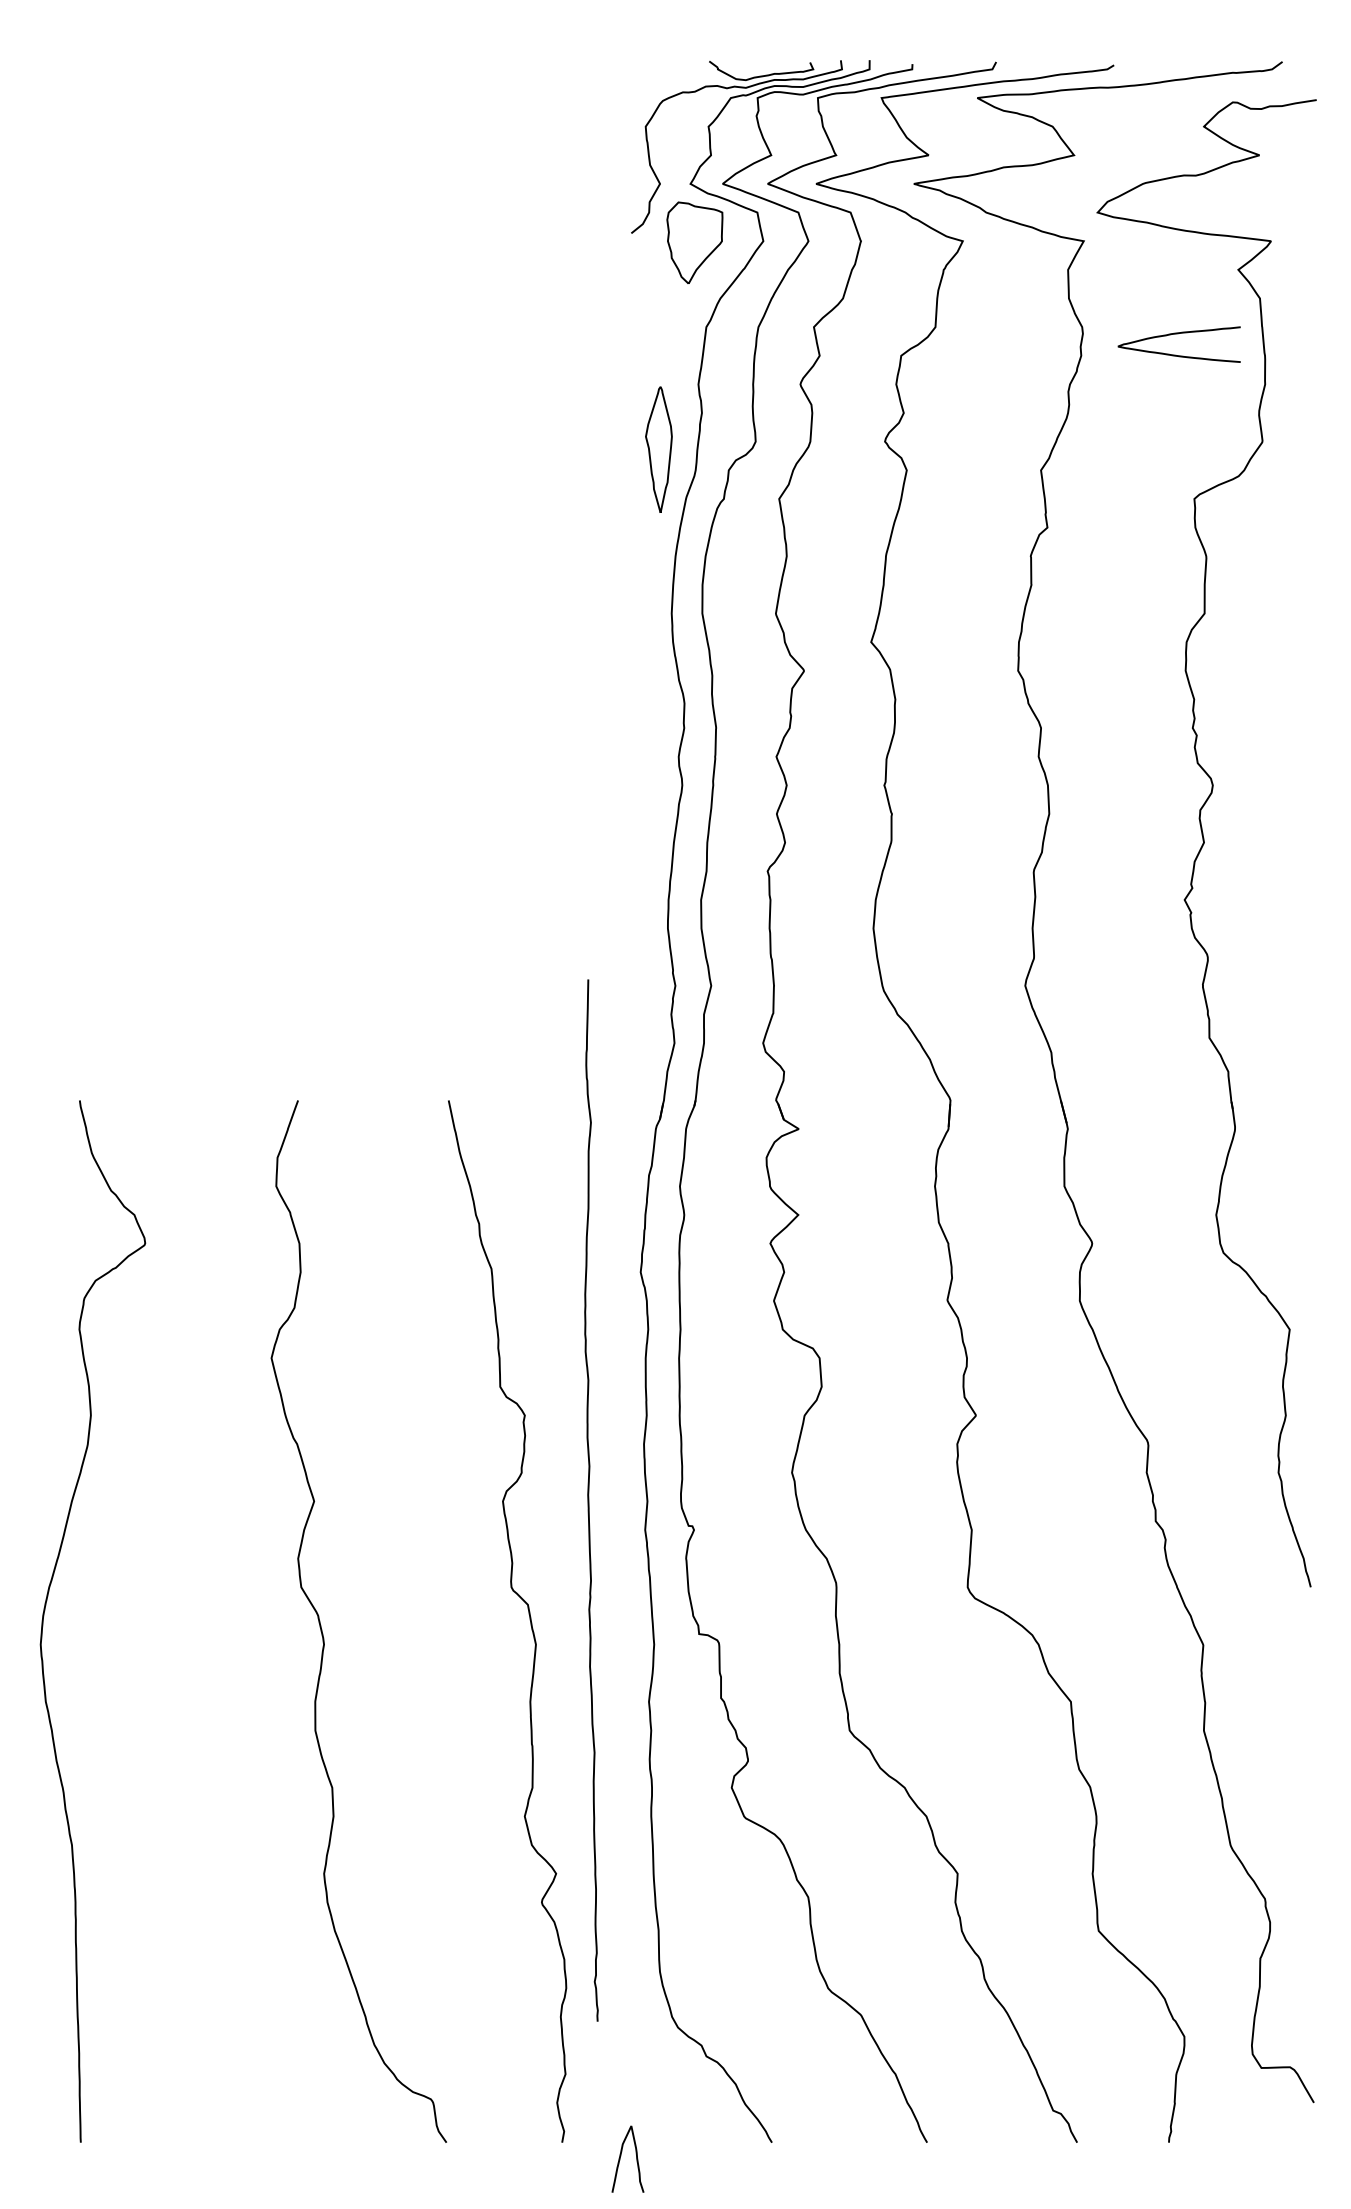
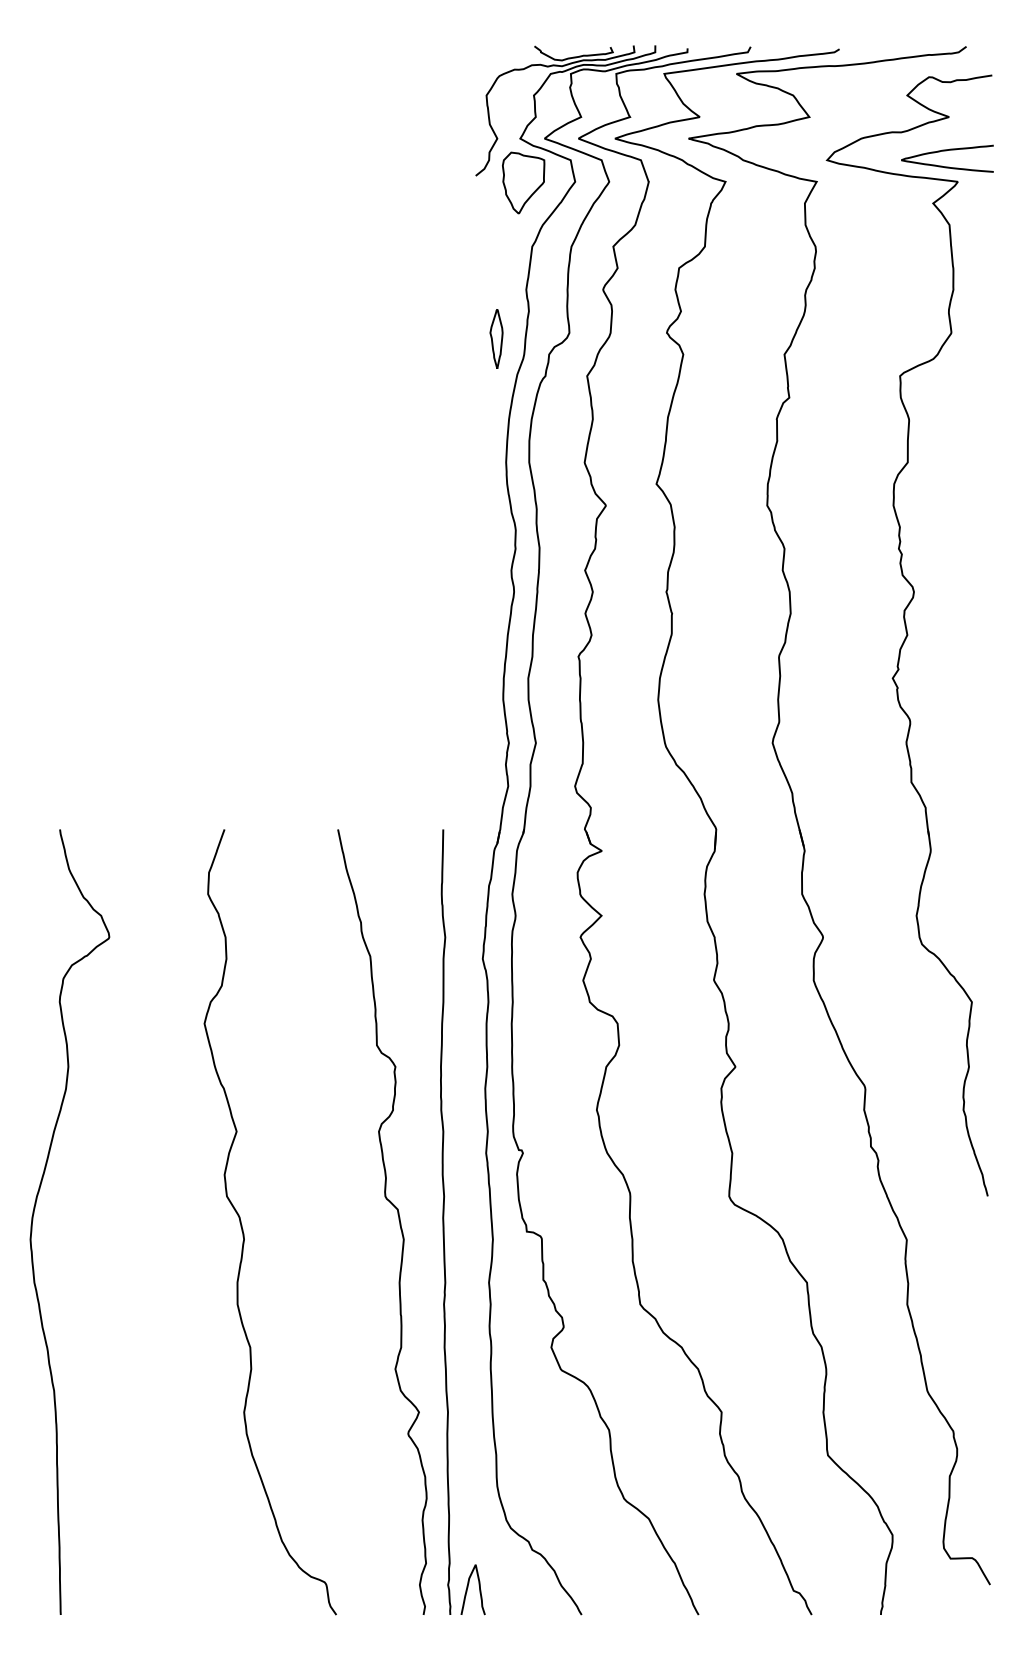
curve: (1178, 334) -> (946, 151), moved
part: (658, 449) -> (496, 338), size x0.62
curve: (589, 1500) -> (444, 1222), moved
curve: (621, 2156) -> (468, 1587), moved

